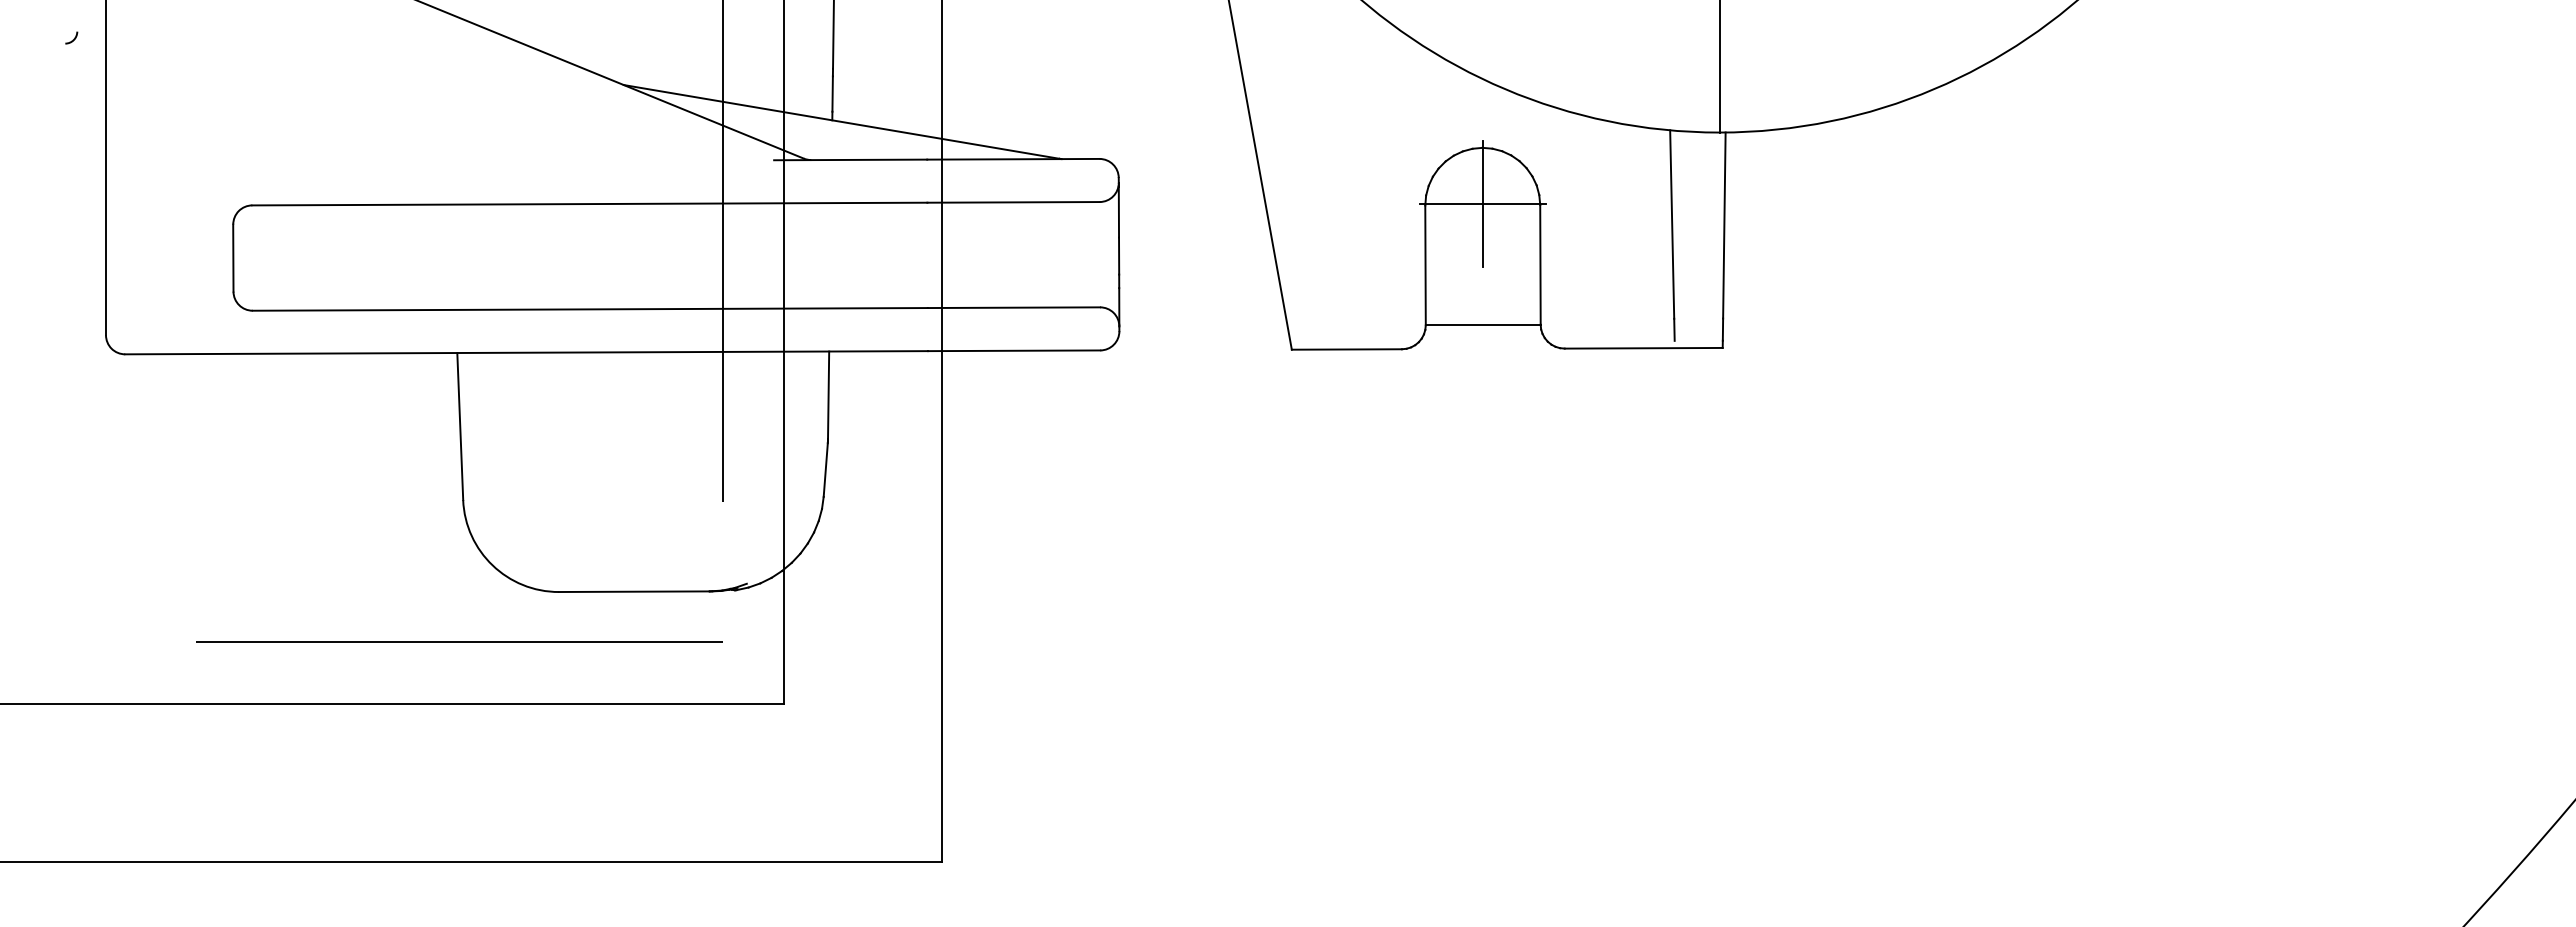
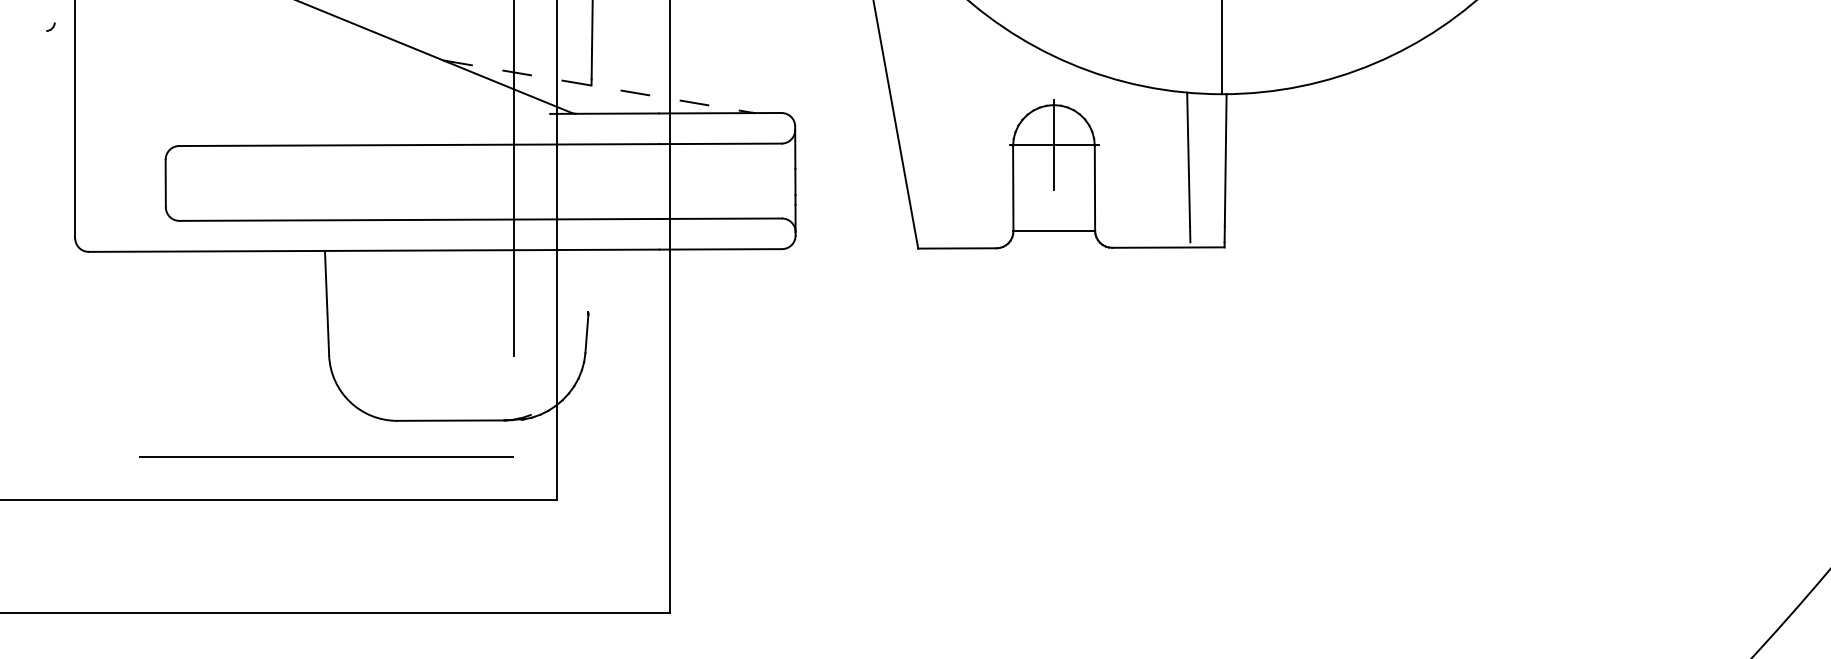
line: (842, 122) -> (598, 87), solid -> dashed
line: (828, 395) -> (588, 281), removed

